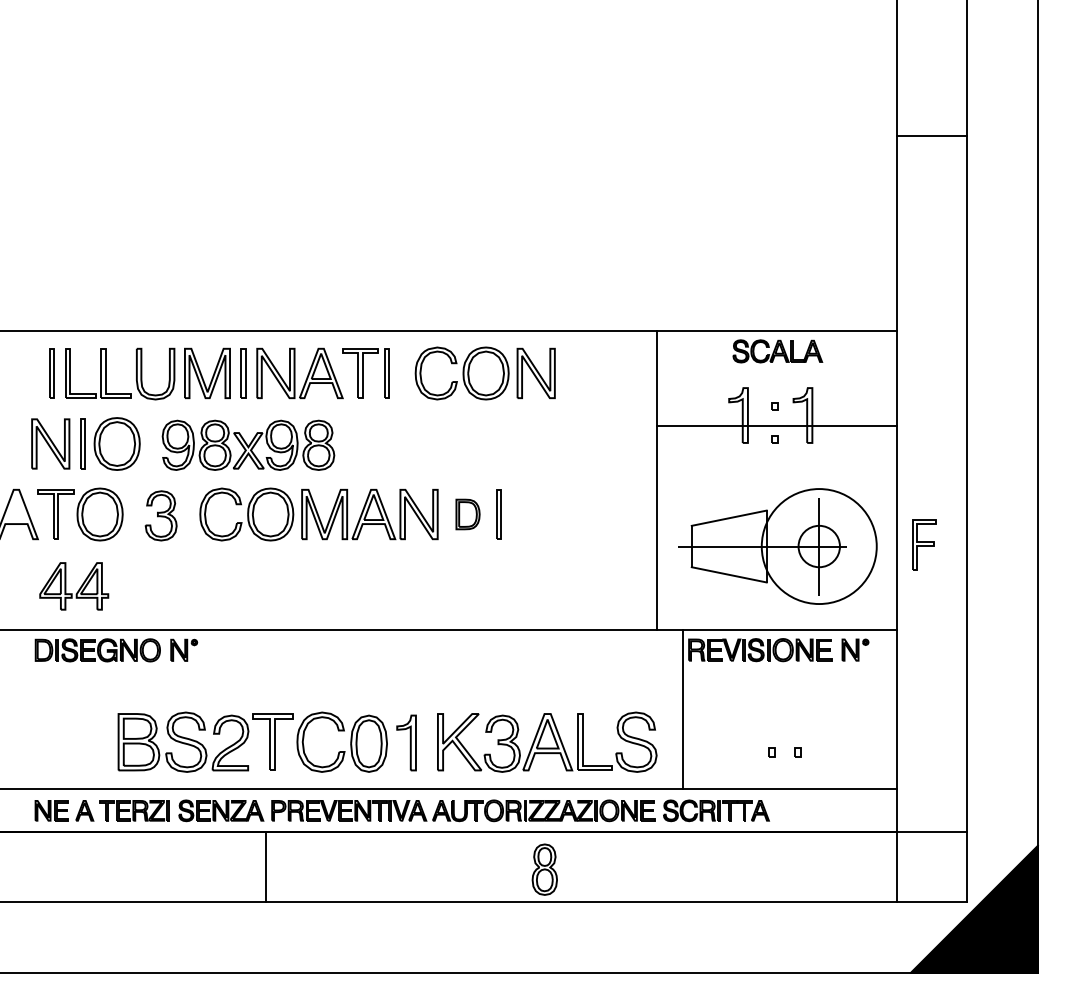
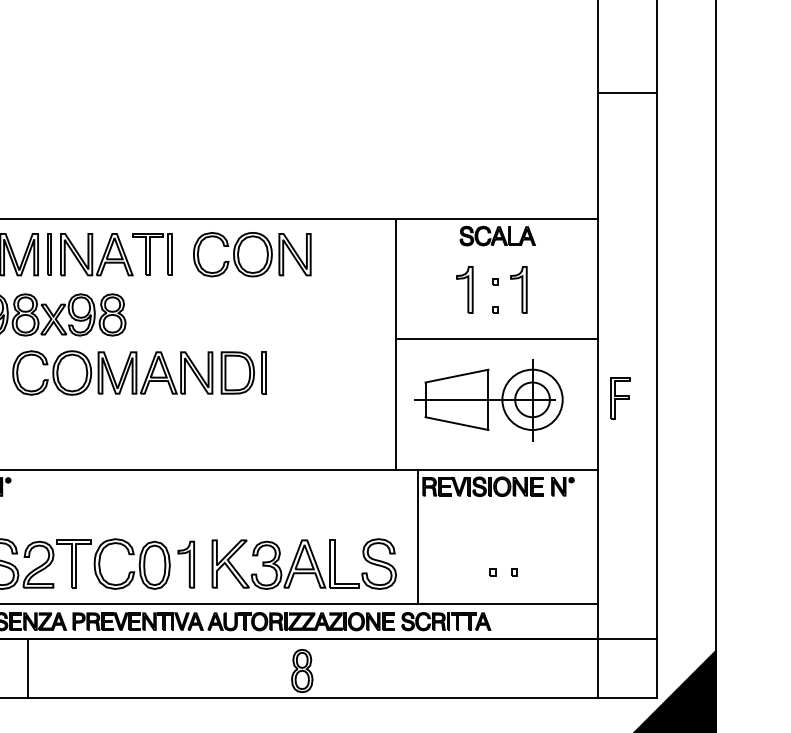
line: (931, 135) -> (626, 92), moved
line: (776, 425) -> (496, 338), moved
part: (467, 514) -> (237, 372), size x1.67
circle: (819, 546) -> (532, 399), size x0.62
line: (266, 866) -> (28, 668), moved

